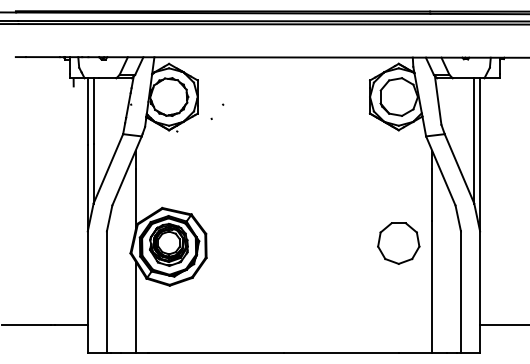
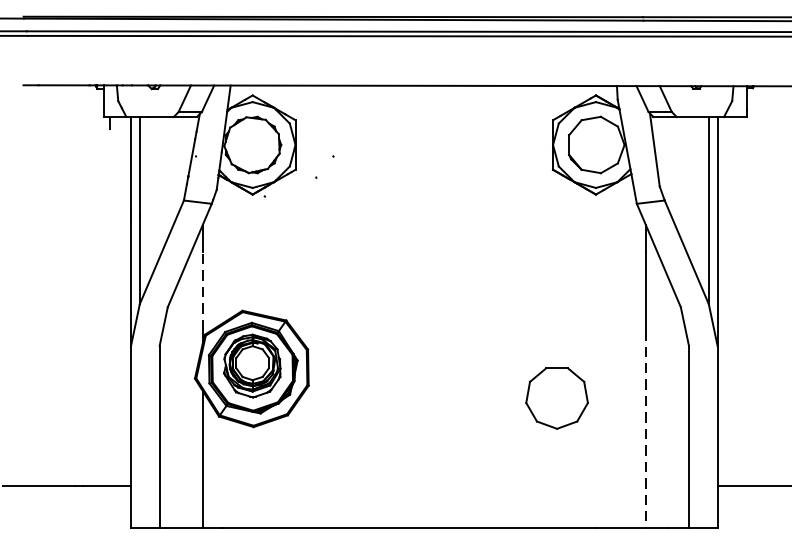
line: (135, 194) -> (202, 290), solid -> dashed
part: (398, 243) -> (556, 398), moved
line: (432, 287) -> (646, 429), solid -> dashed

